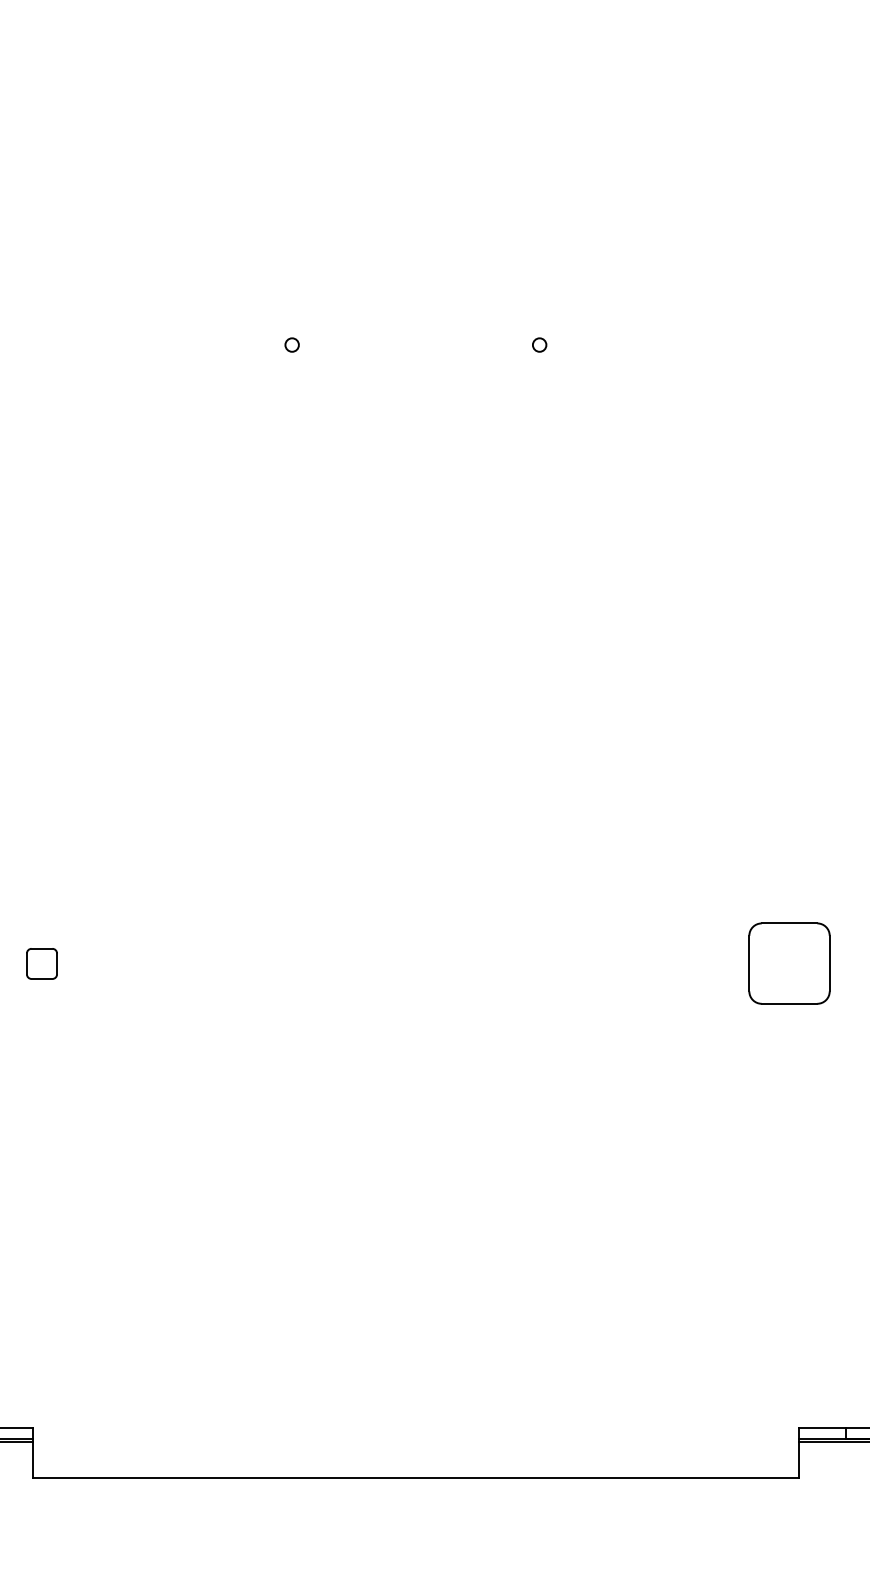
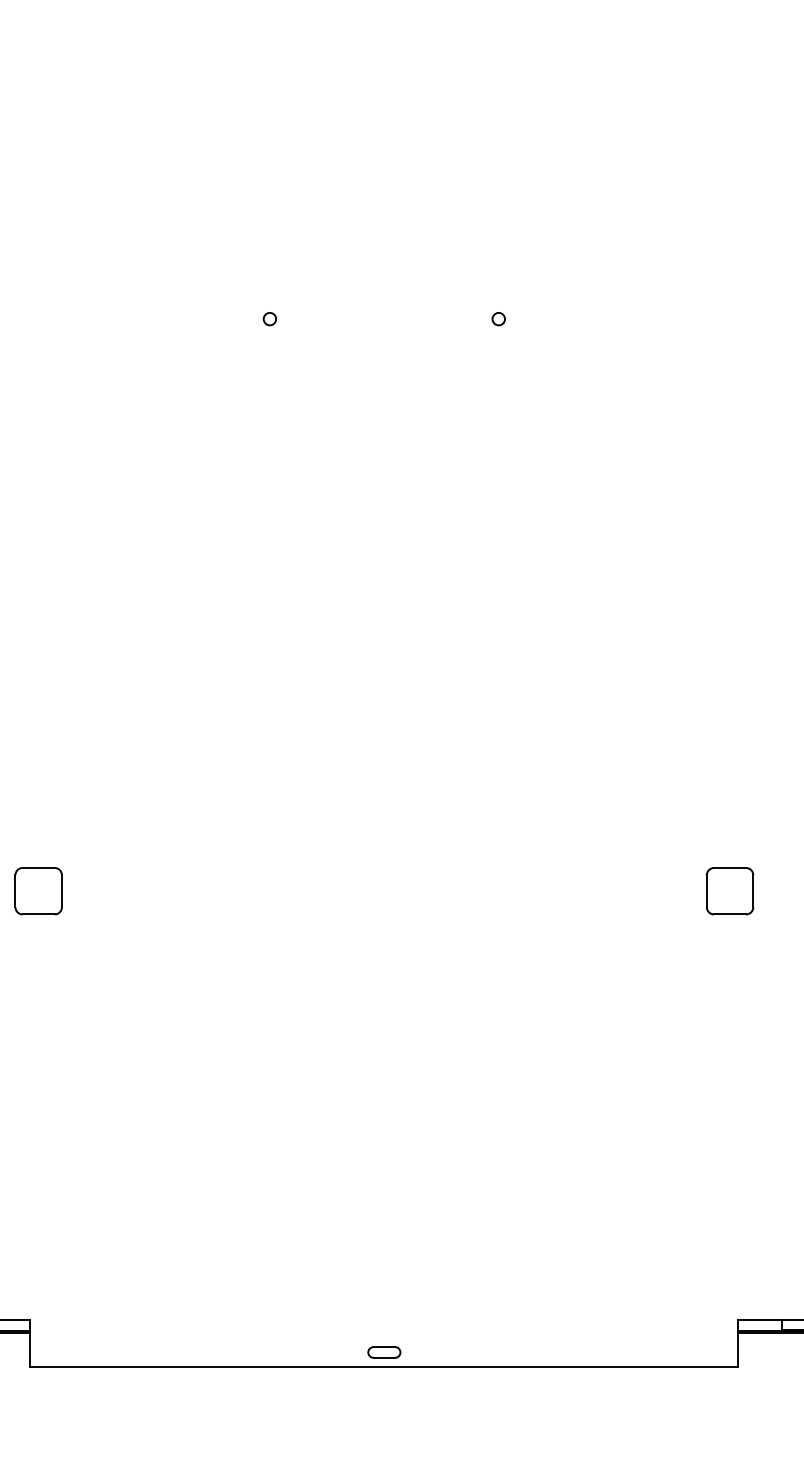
part: (41, 964) -> (38, 891), size x1.67
part: (790, 964) -> (730, 891), size x0.62
part: (416, 1462) -> (384, 1352), added

